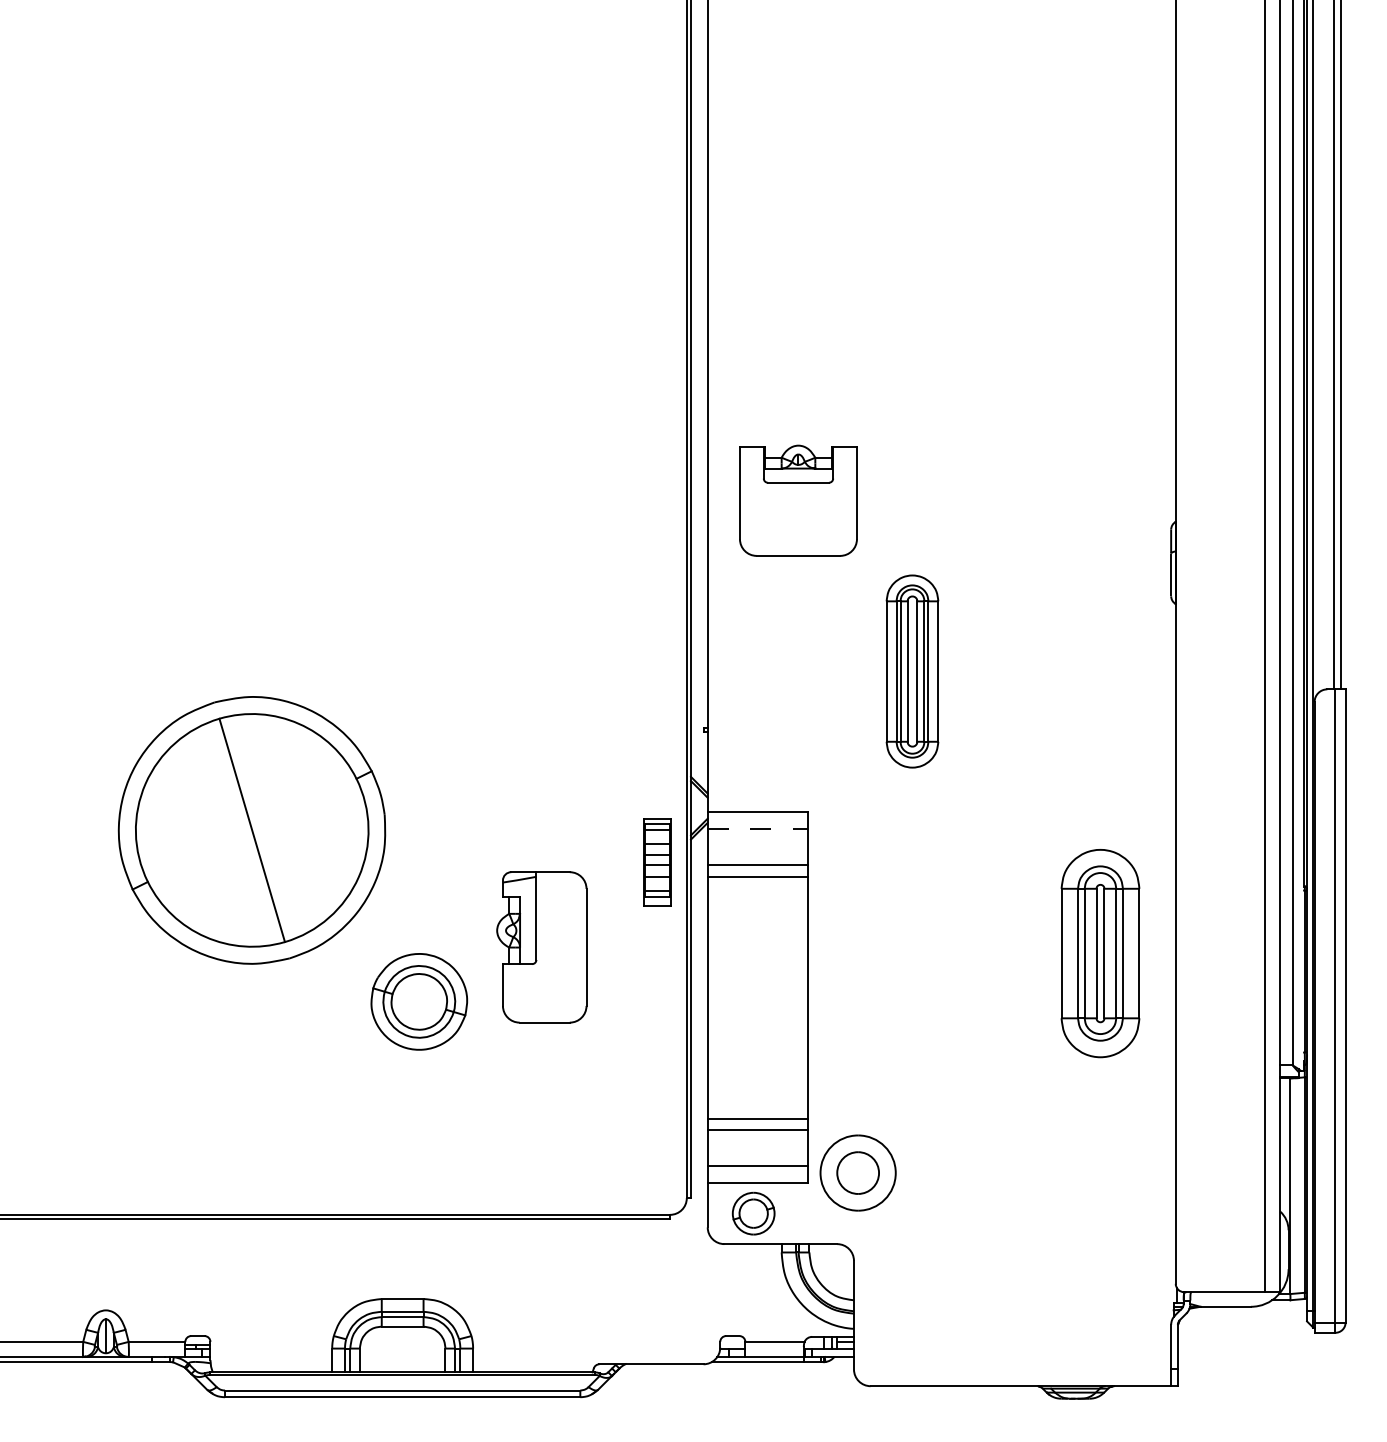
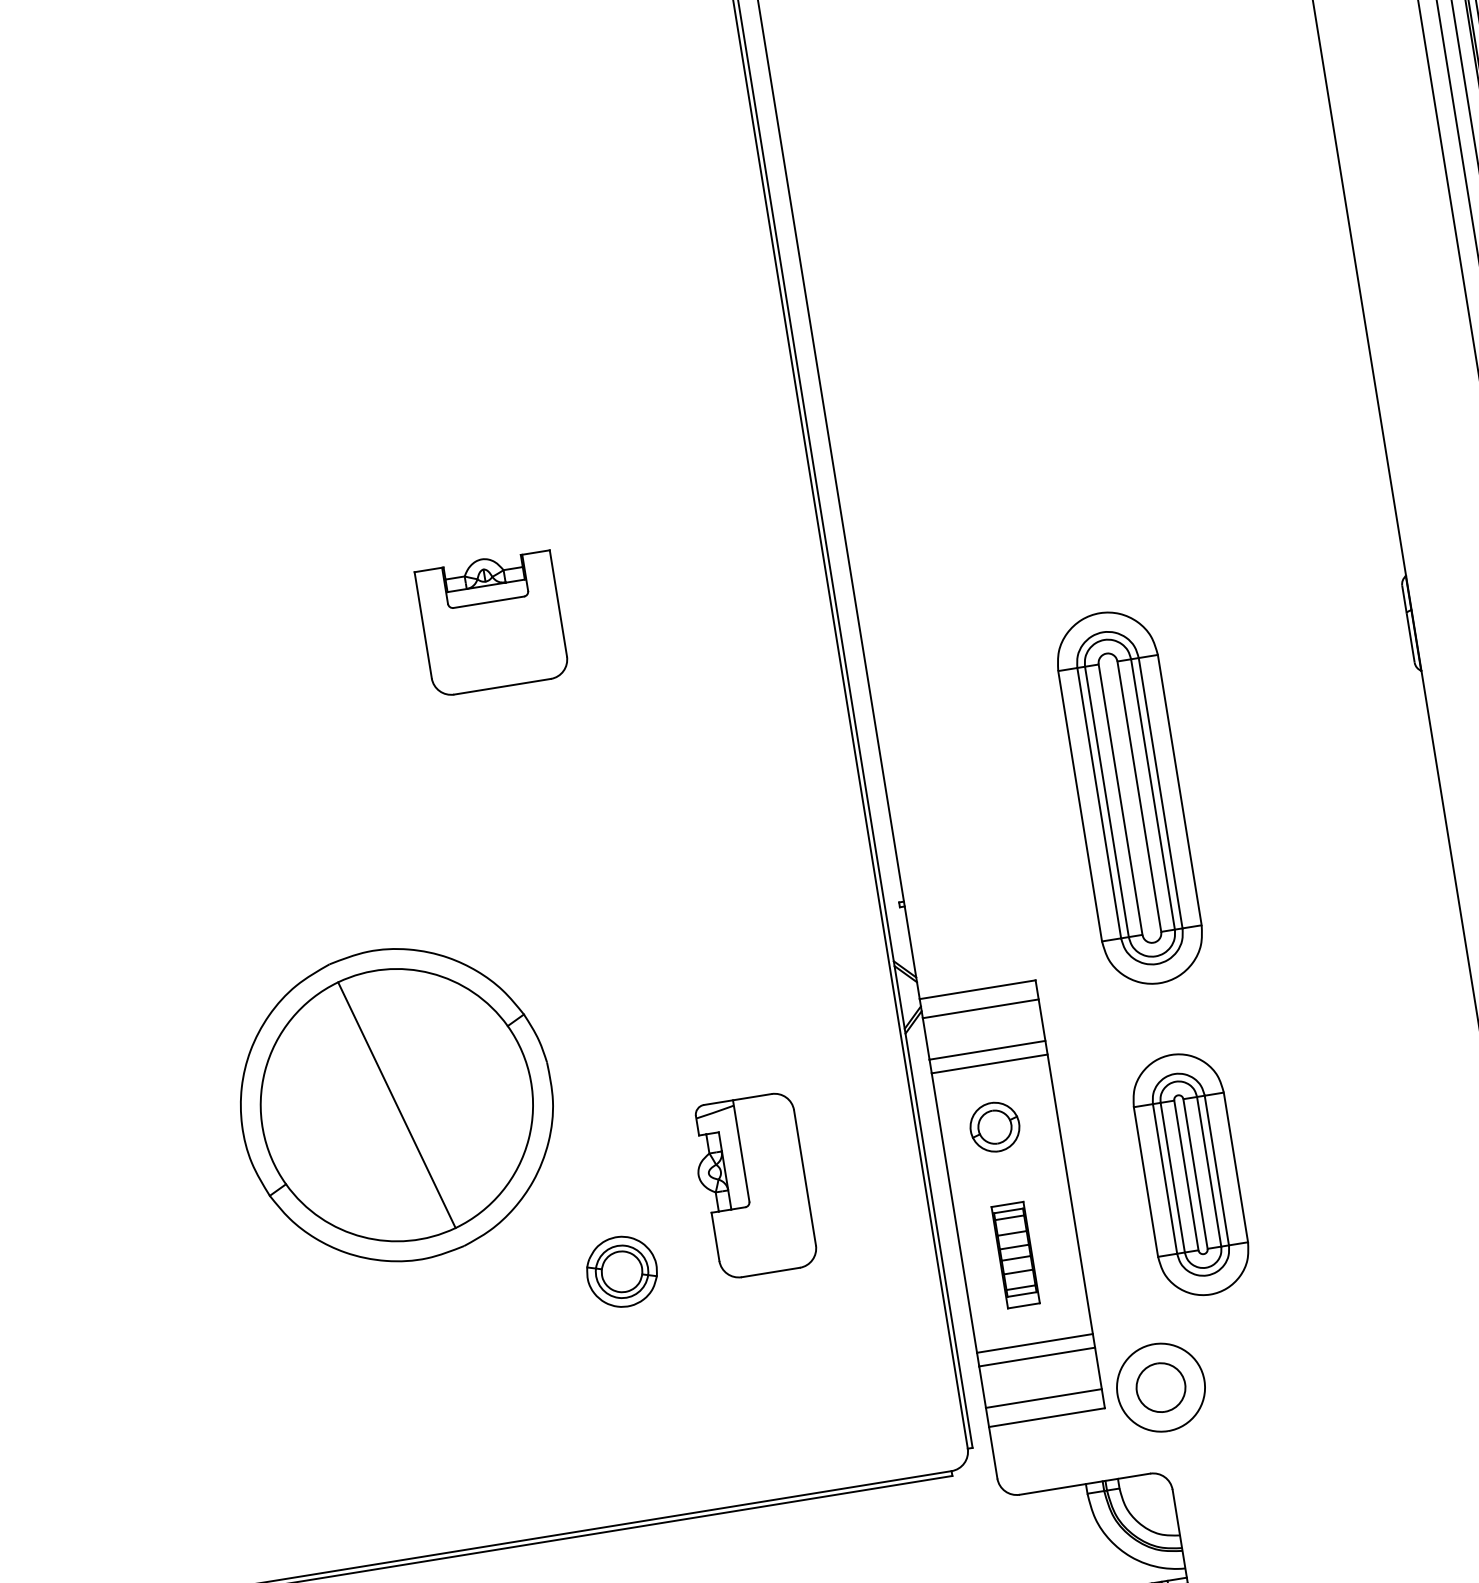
part: (798, 500) -> (492, 622), moved
part: (912, 671) -> (1129, 798), size x1.67
line: (758, 828) -> (981, 1008), dashed -> solid
part: (657, 862) -> (1015, 1255), moved
part: (1100, 953) -> (1190, 1174), moved
part: (419, 1001) -> (622, 1271), size x0.62
part: (753, 1213) -> (994, 1127), moved

